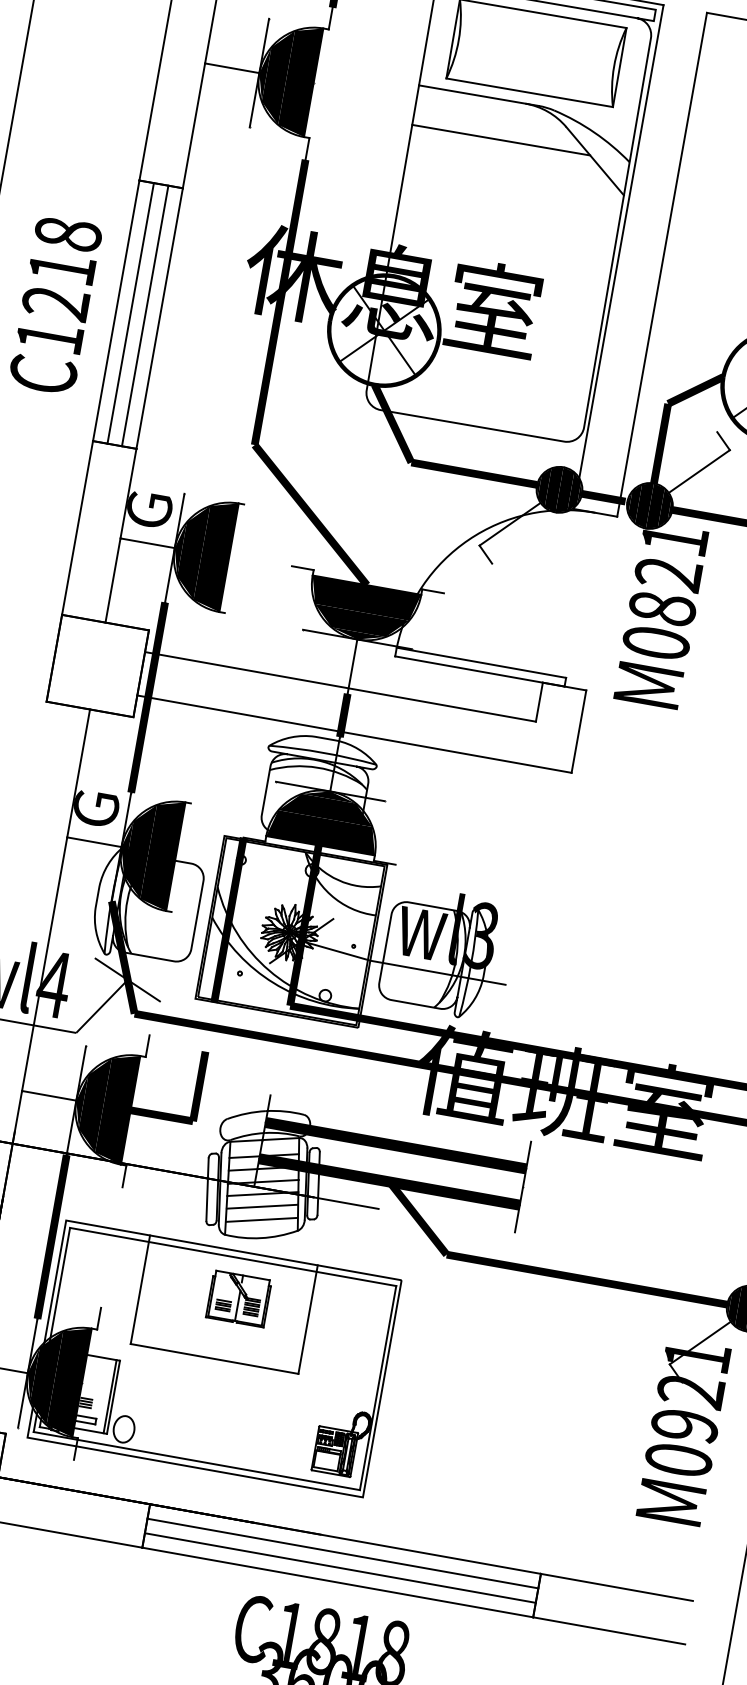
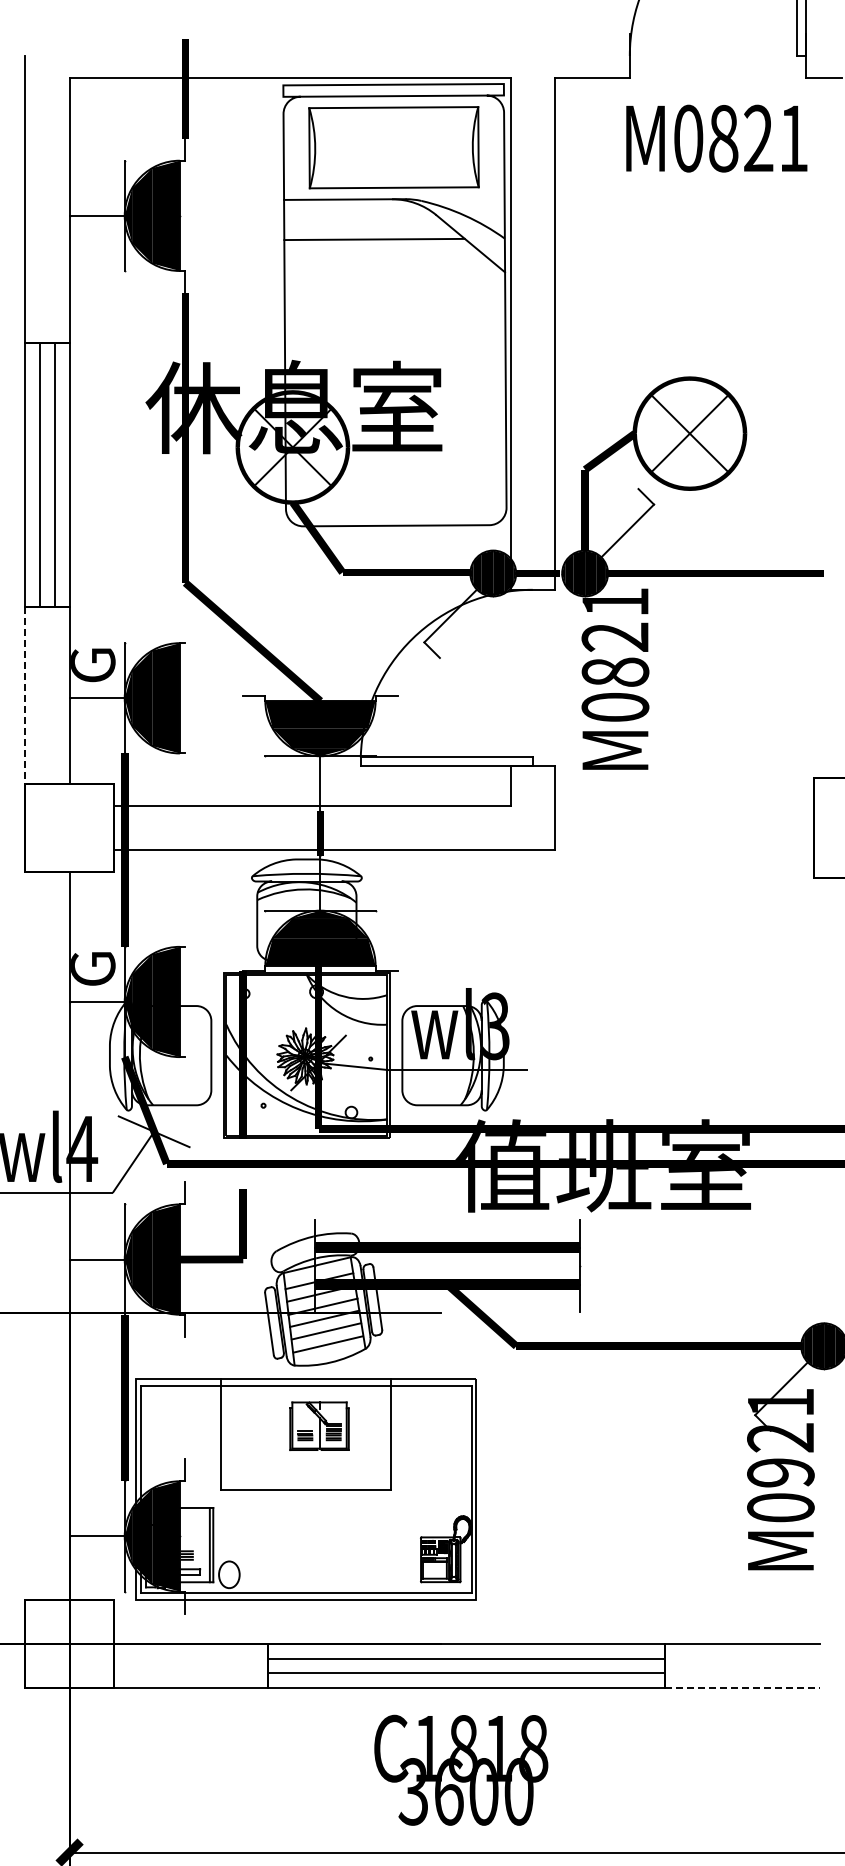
line: (77, 528) -> (25, 696), solid -> dashed
line: (609, 1631) -> (742, 1688), solid -> dashed

